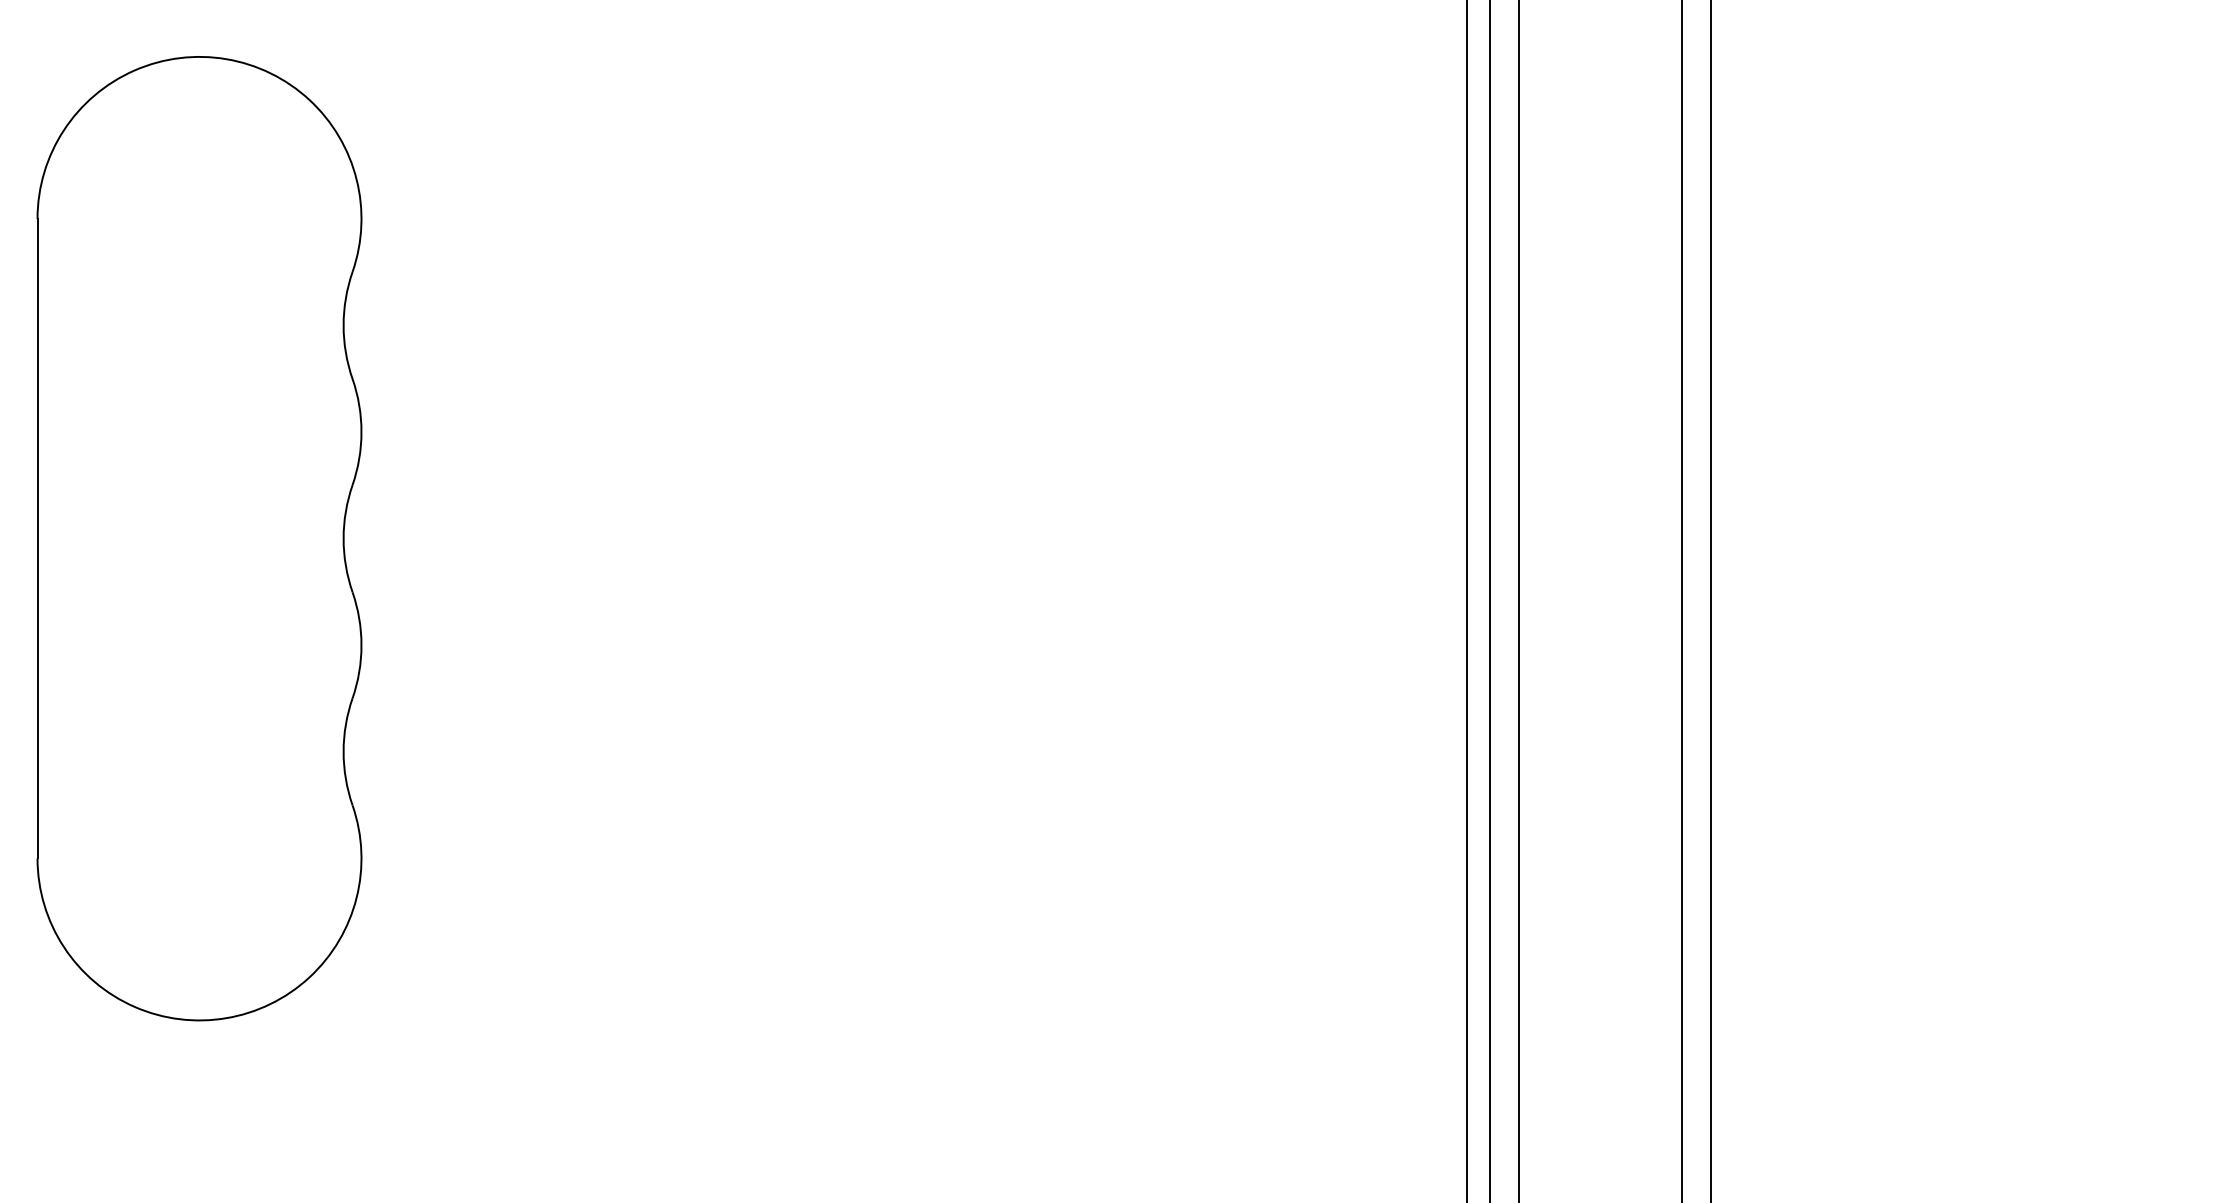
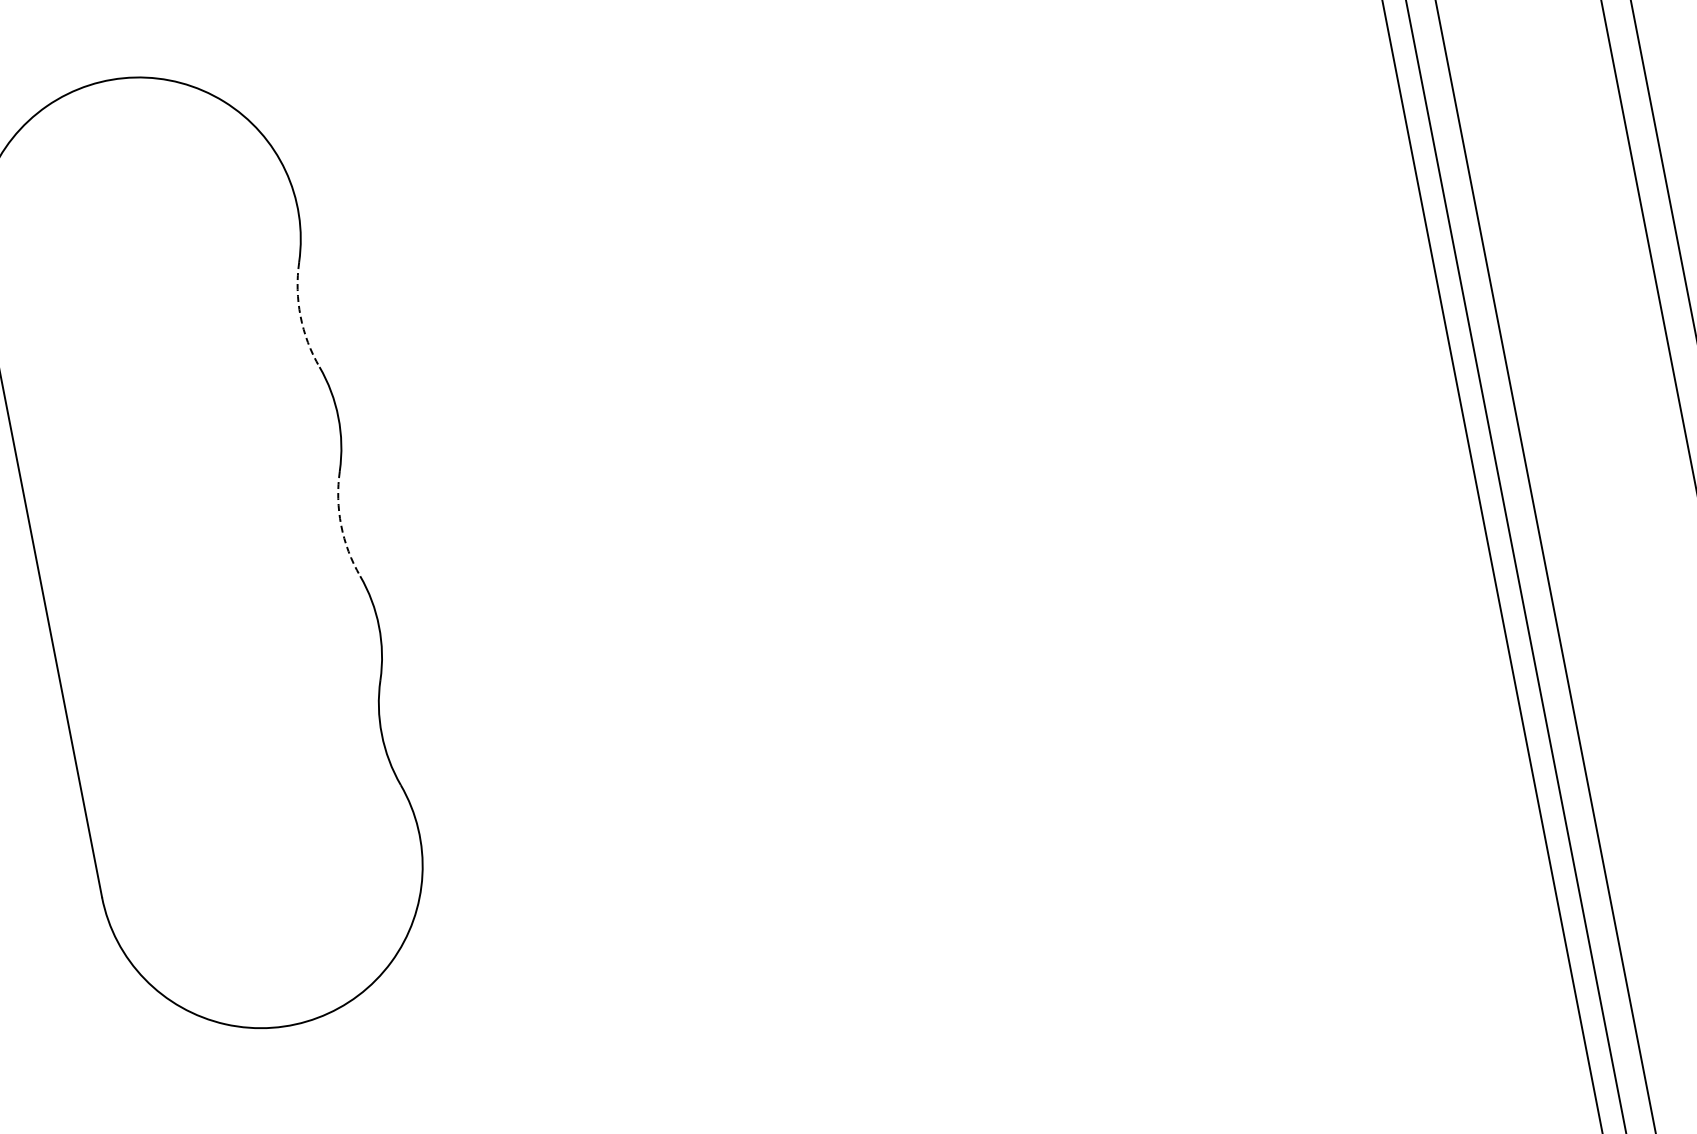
arc: (343, 325) -> (300, 316), solid -> dashed
arc: (343, 538) -> (341, 525), solid -> dashed

